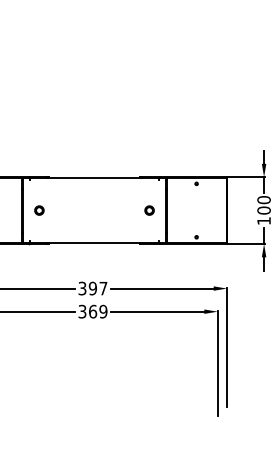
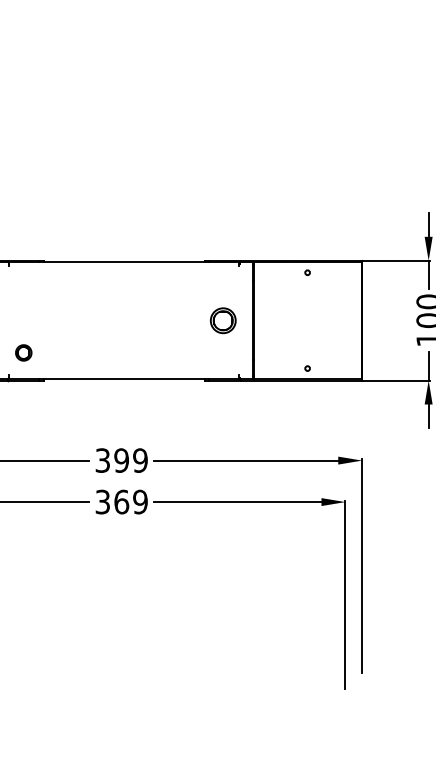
part: (39, 210) -> (23, 352), moved
part: (149, 210) -> (223, 320), size x1.6
text: (103, 288) -> (140, 460), 397 -> 399

